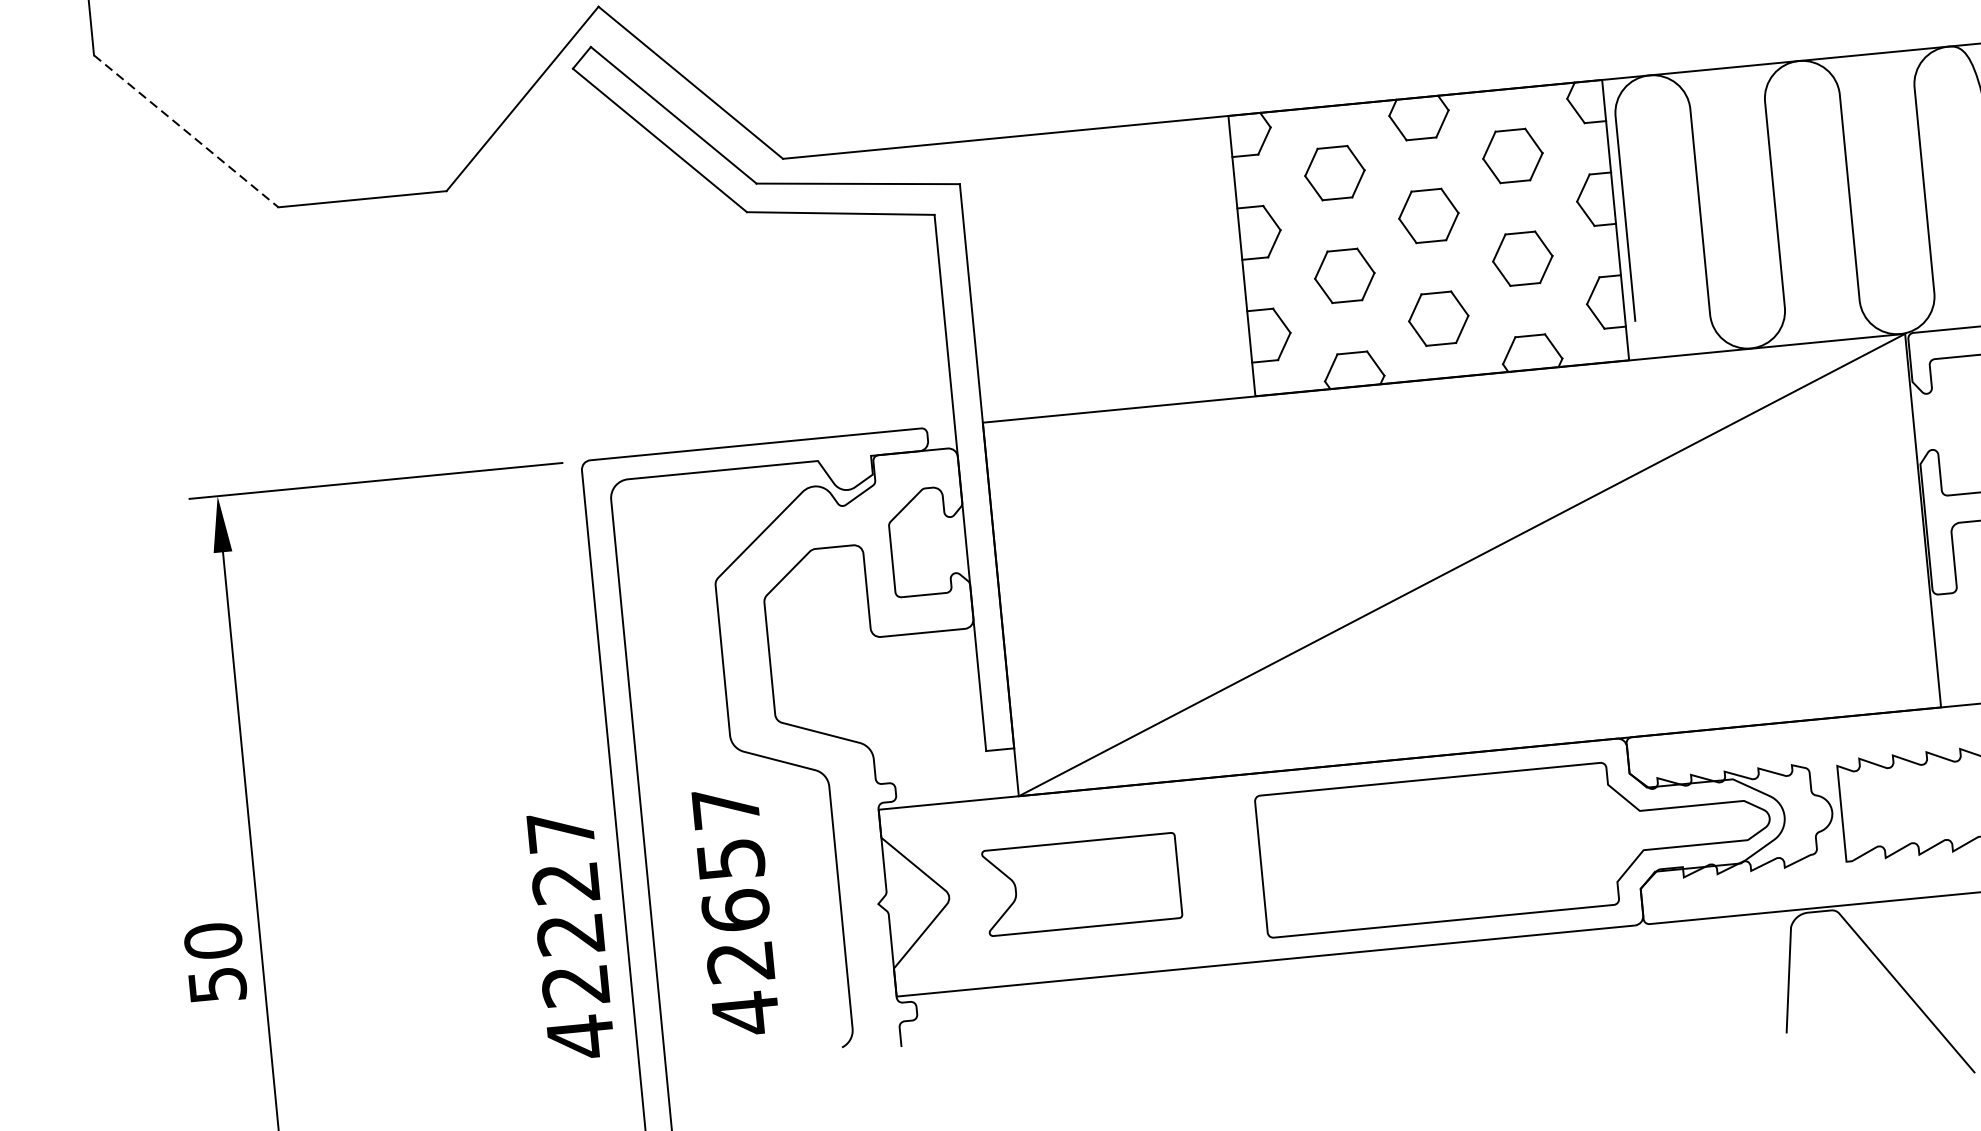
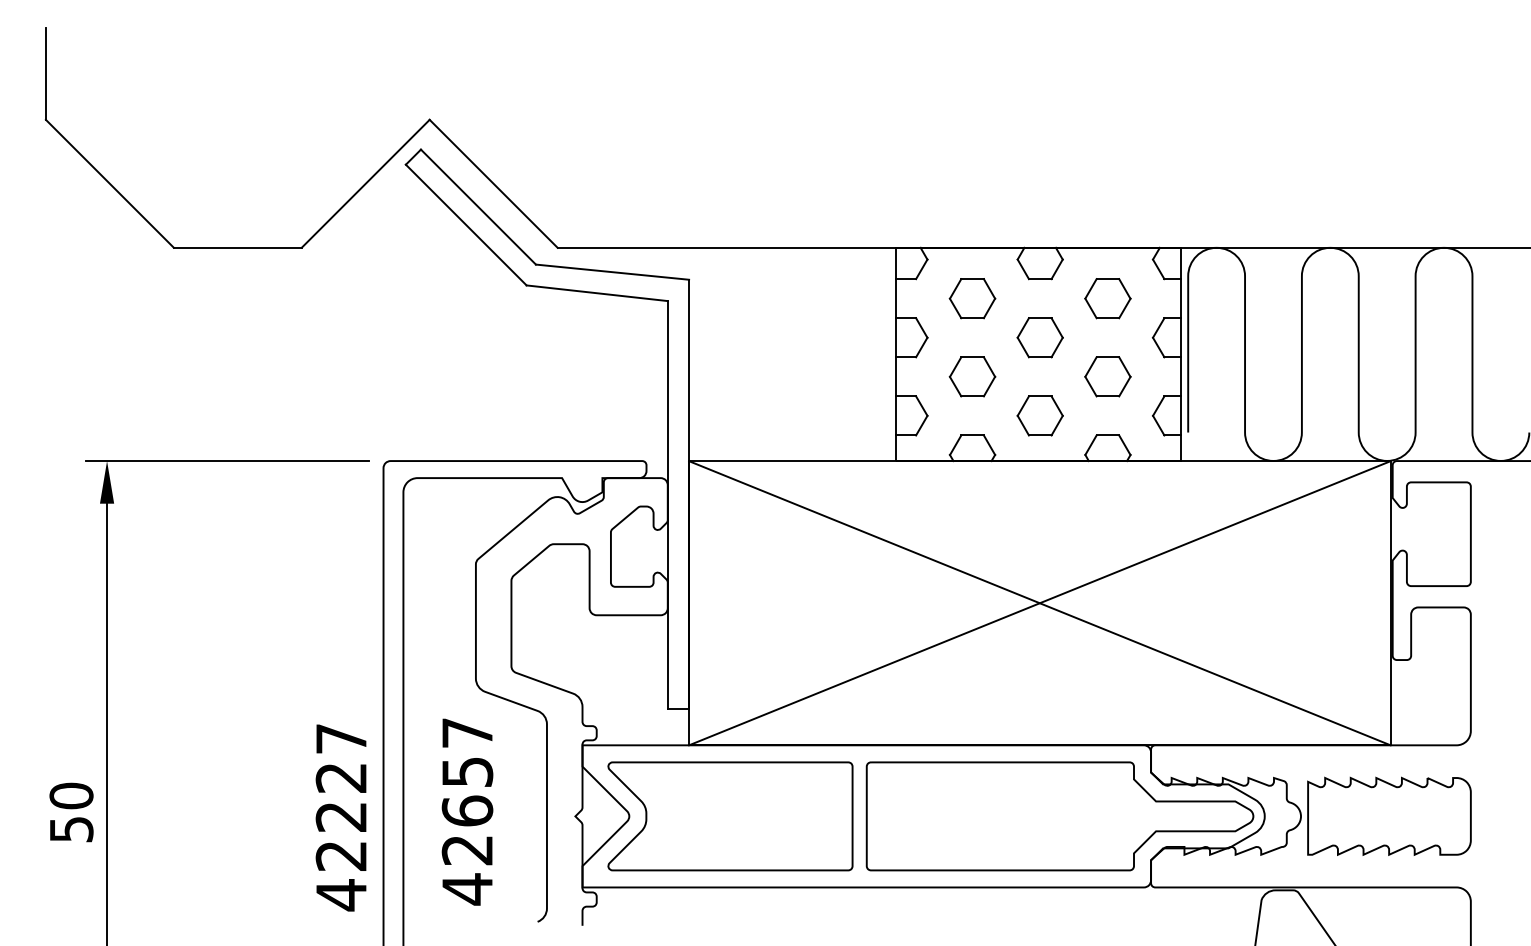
line: (187, 132) -> (110, 184), dashed -> solid
line: (1461, 565) -> (1039, 603), added
part: (1082, 884) -> (730, 816), size x1.67

